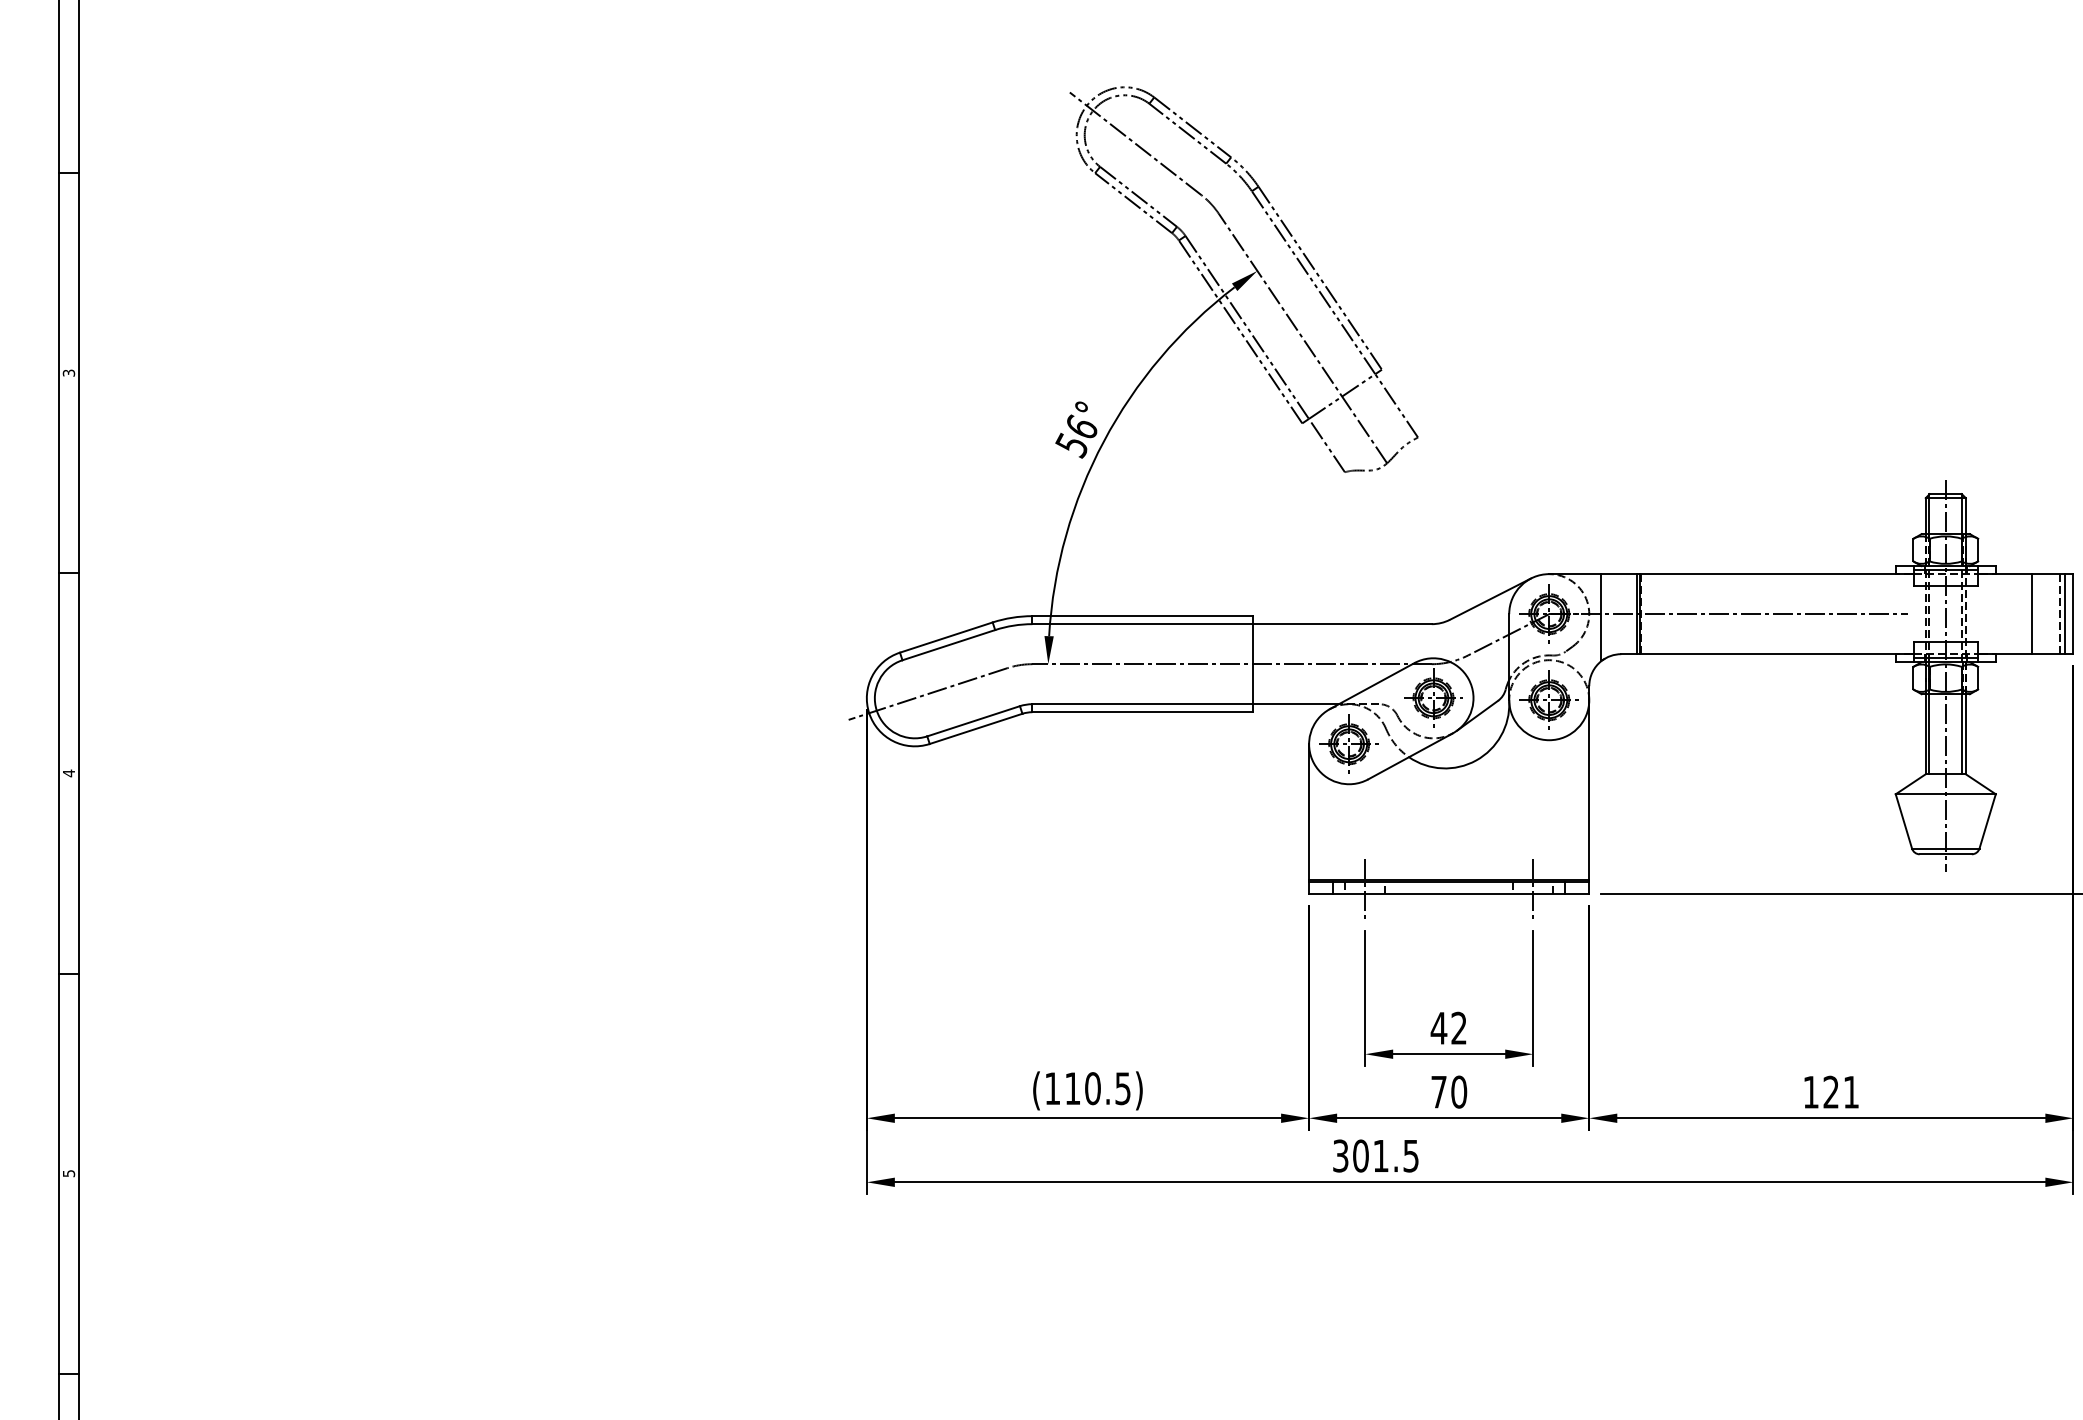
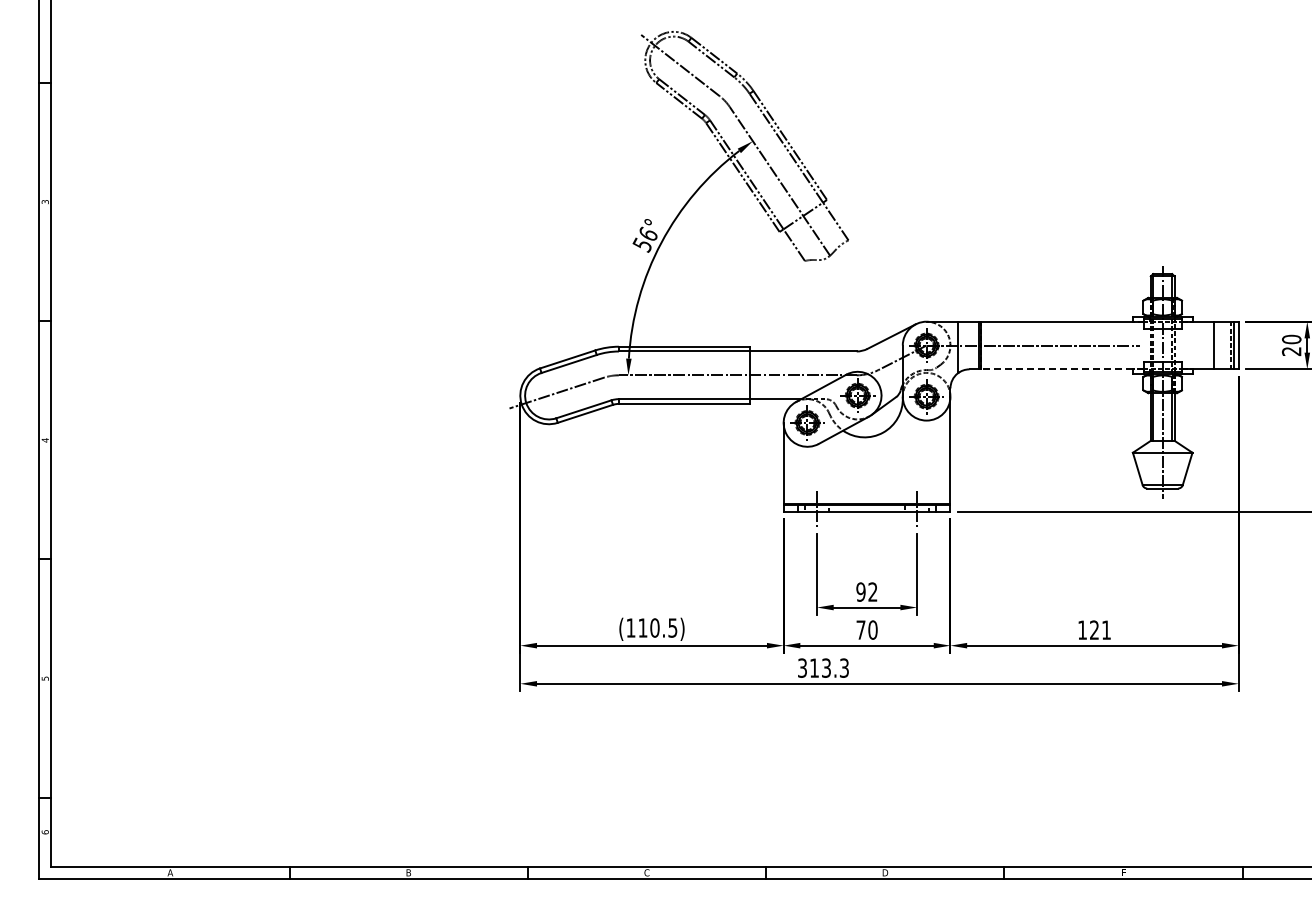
line: (1775, 654) -> (1061, 369), solid -> dashed
text: (1438, 1027) -> (860, 591), 42 -> 92
text: (1384, 1154) -> (828, 667), 301.5 -> 313.3

